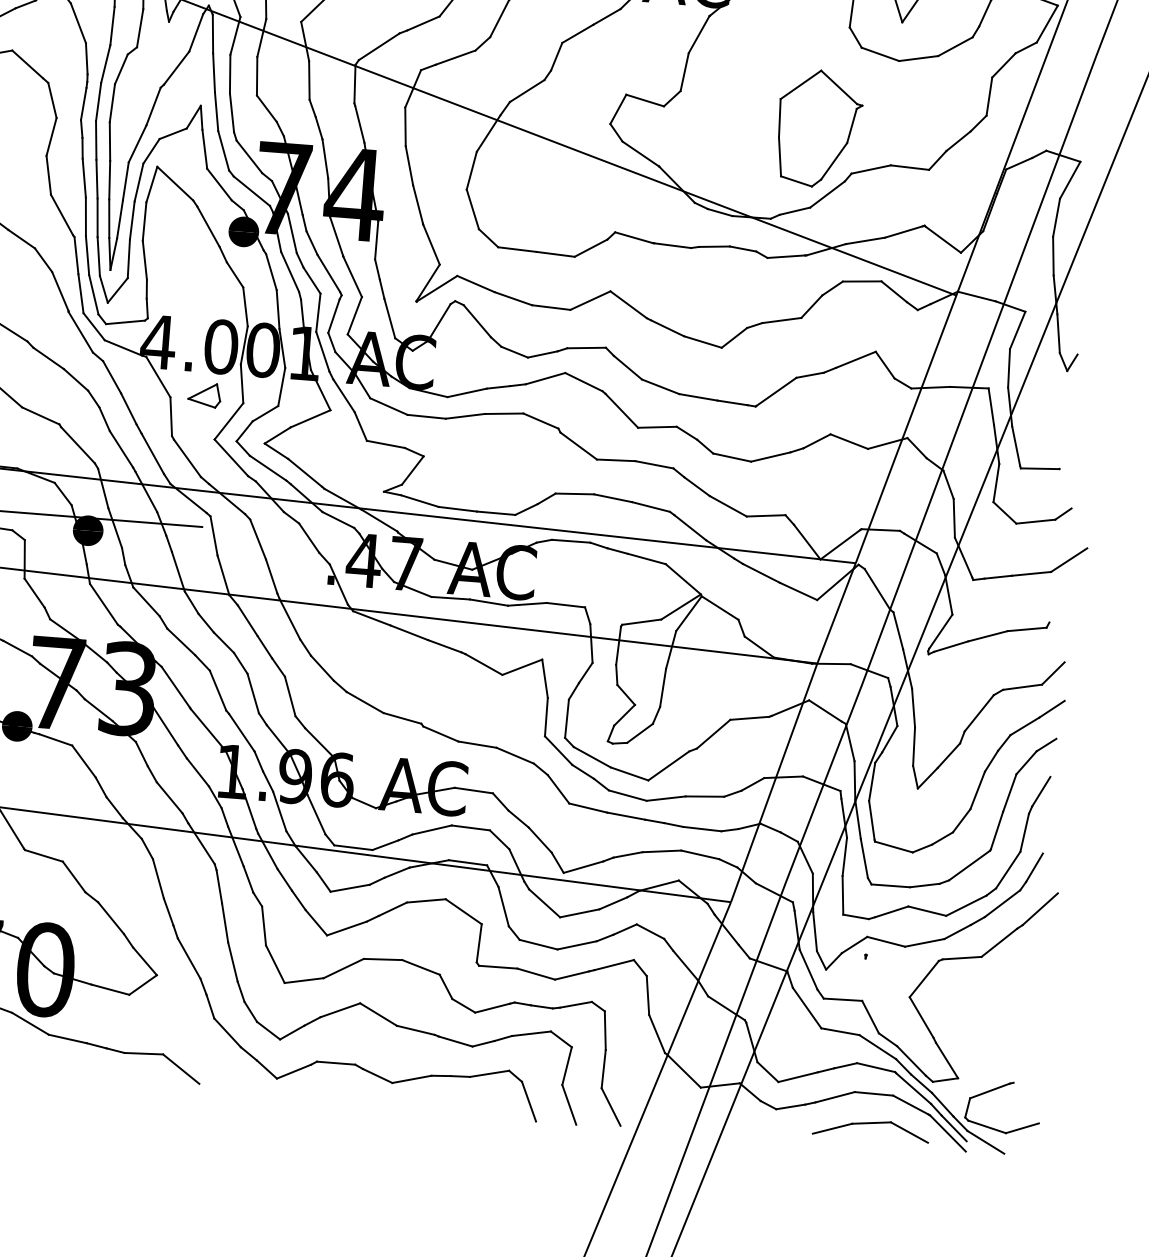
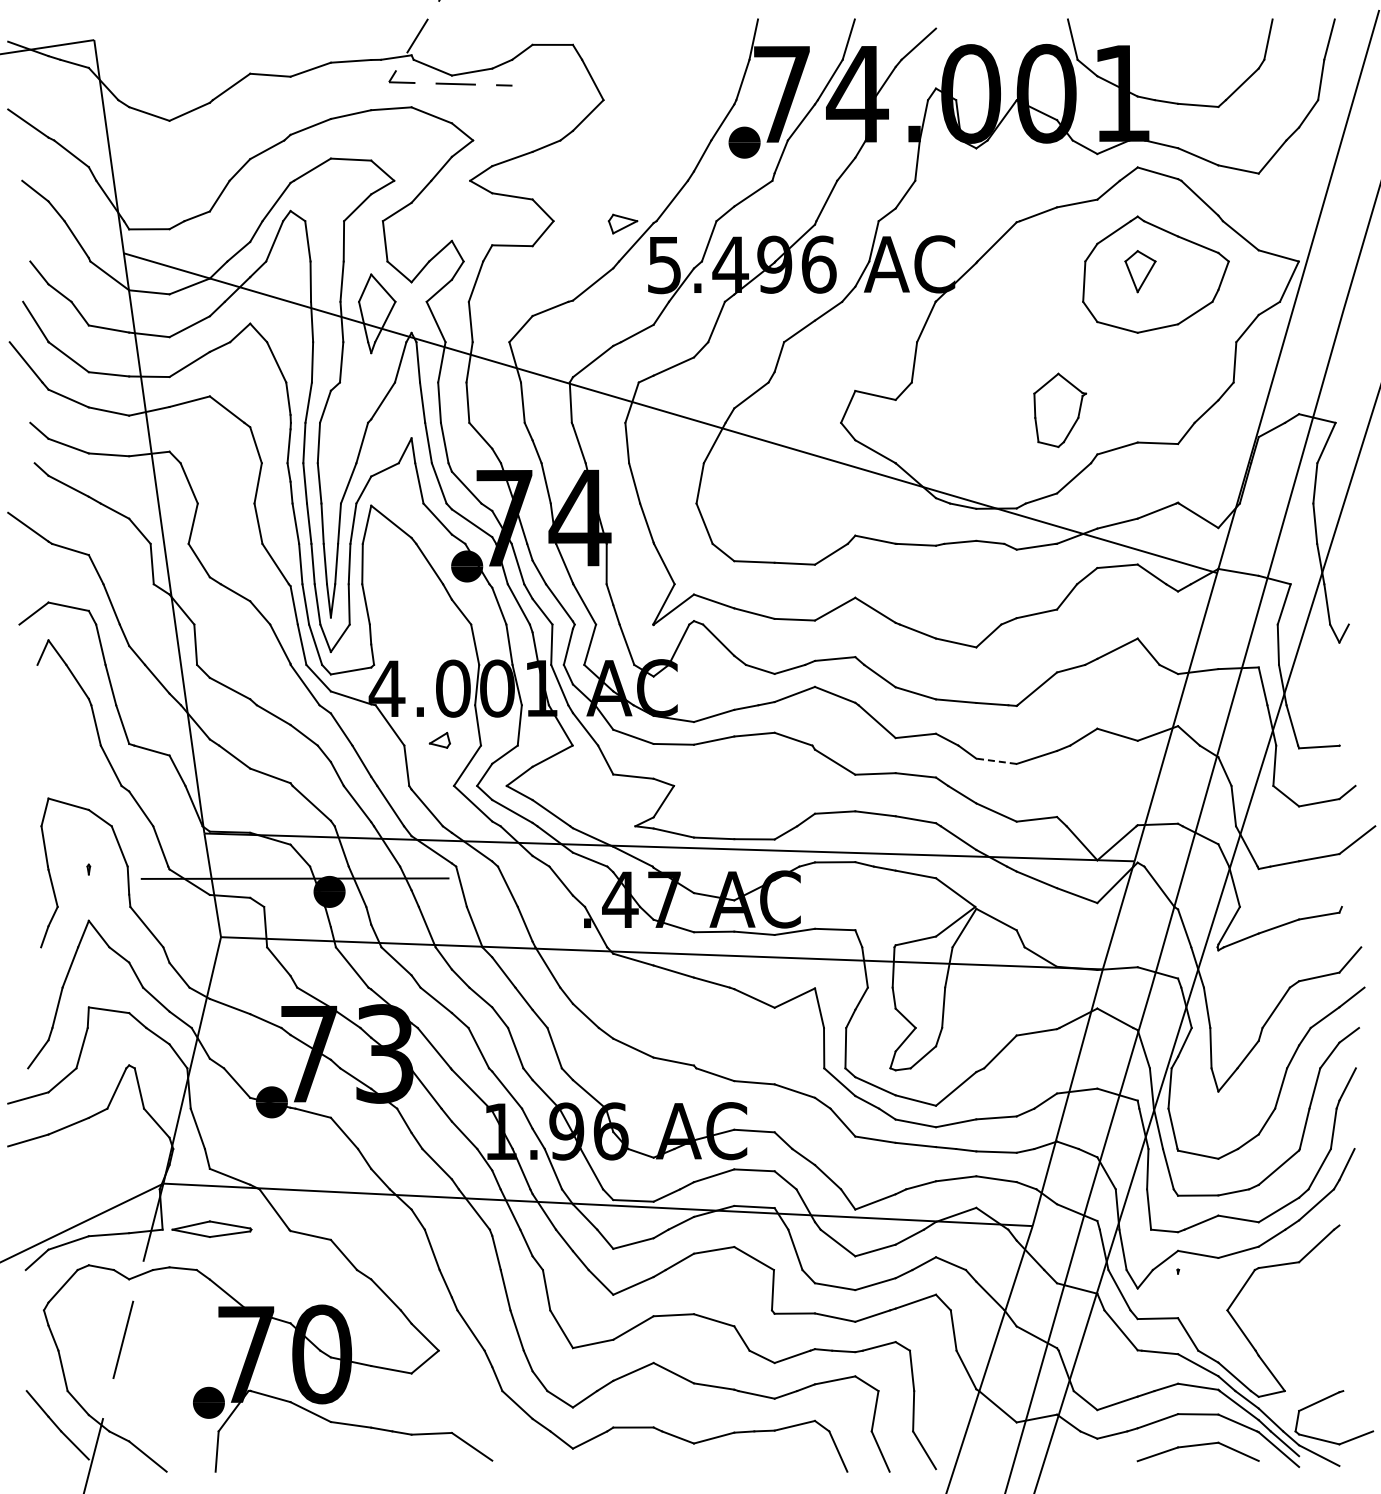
part: (819, 129) -> (1060, 410), size x0.6
part: (204, 395) -> (439, 740), size x0.6
line: (732, 457) -> (996, 761), solid -> dashed
line: (1040, 909) -> (1356, 1207), removed

